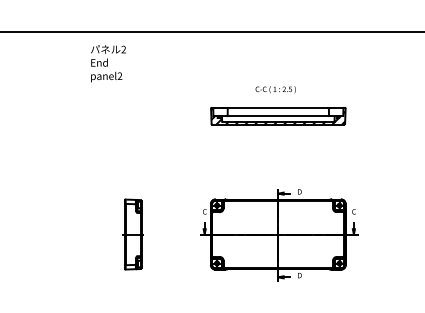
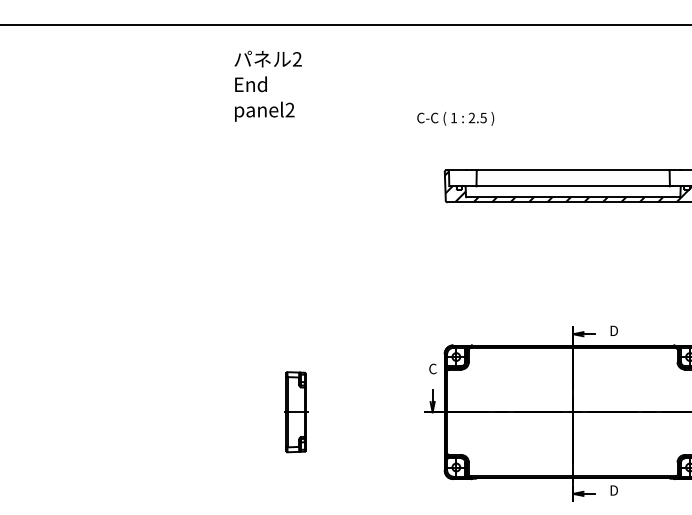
text: (108, 63) -> (268, 85), moved
text: (275, 89) -> (455, 118), moved
part: (132, 234) -> (294, 412), size x0.6

